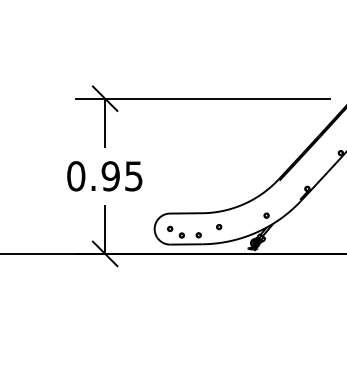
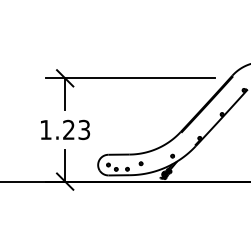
text: (105, 175) -> (65, 129), 0.95 -> 1.23

